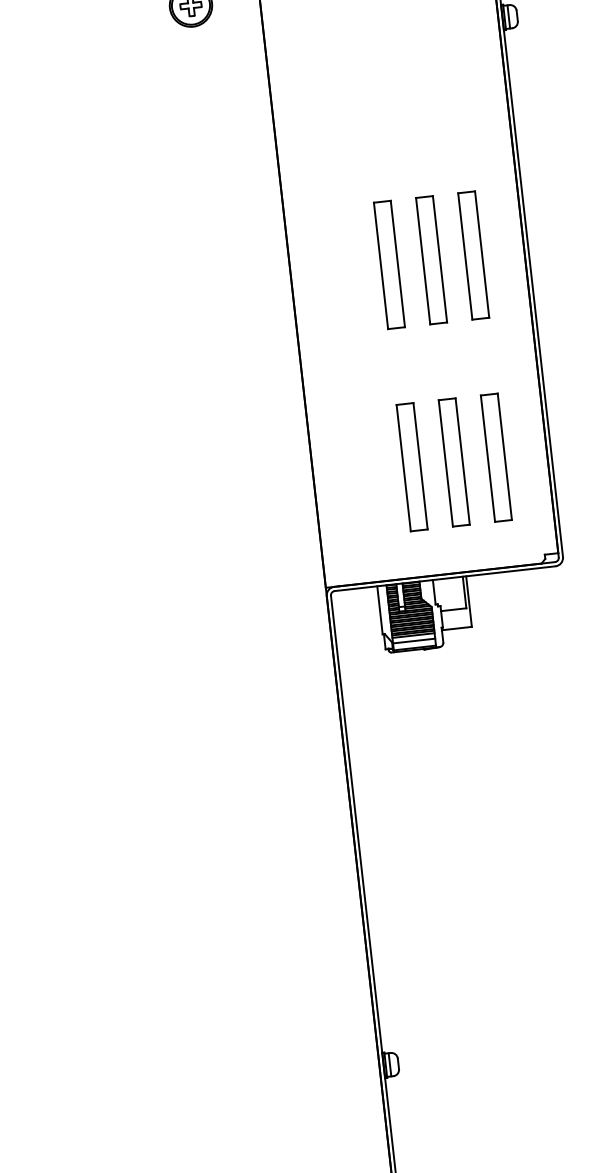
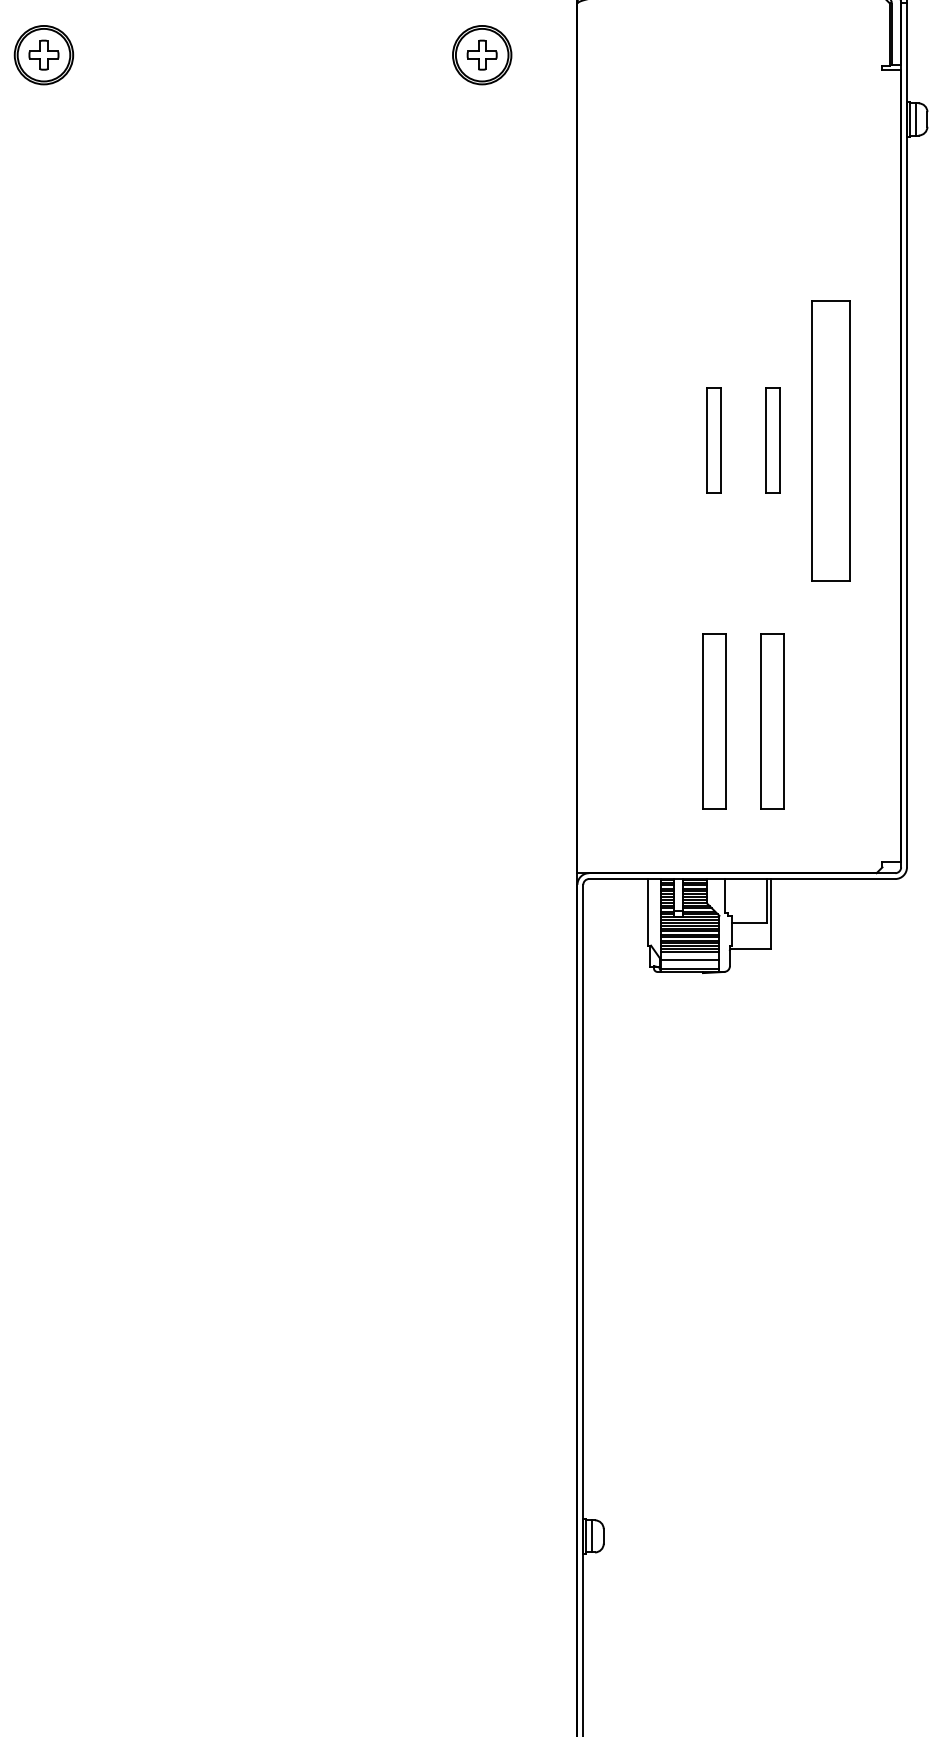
part: (473, 255) -> (830, 440), size x1.6
part: (431, 260) -> (772, 440), size x0.6
part: (389, 264) -> (714, 440), size x0.6
part: (496, 457) -> (830, 721), removed

